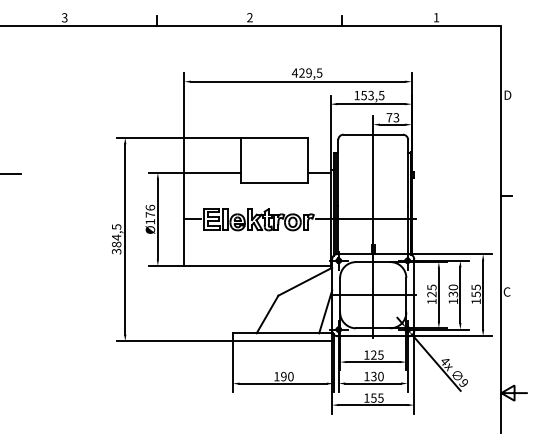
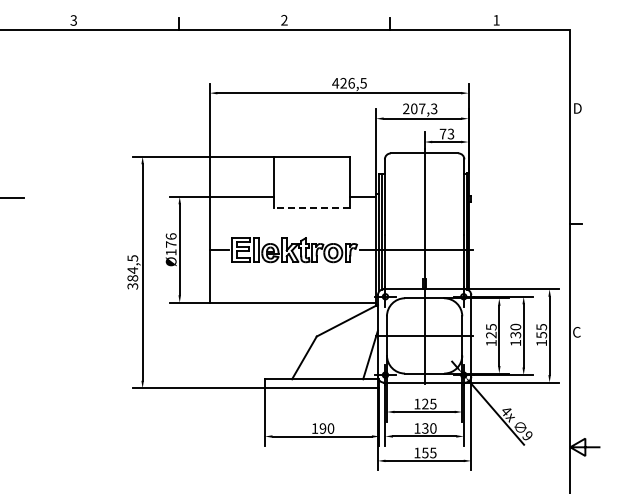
text: (308, 73) -> (351, 83), 429,5 -> 426,5
text: (369, 95) -> (420, 108), 153,5 -> 207,3
line: (273, 183) -> (311, 208), solid -> dashed

